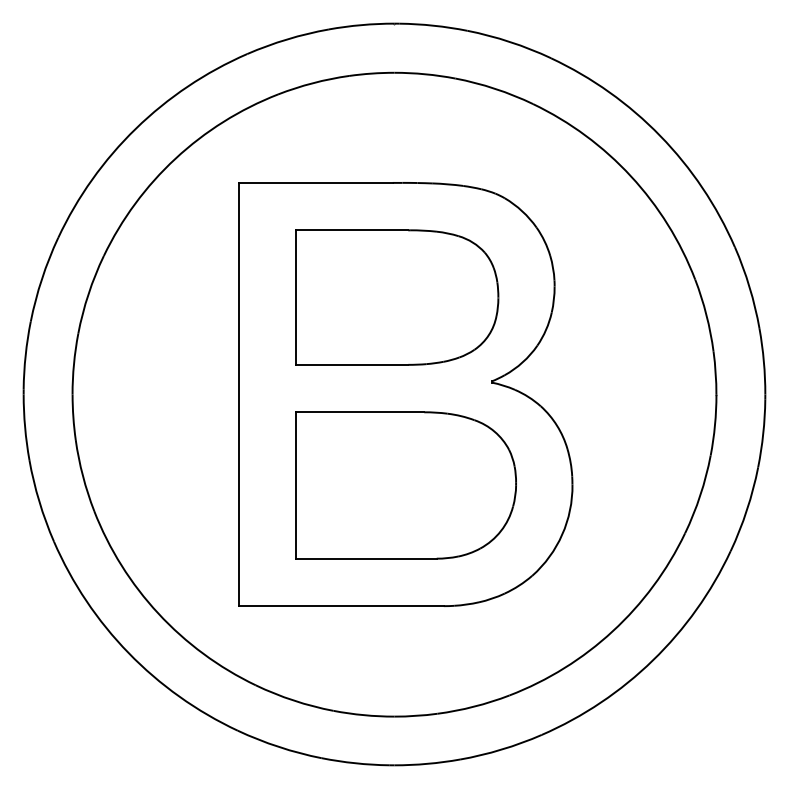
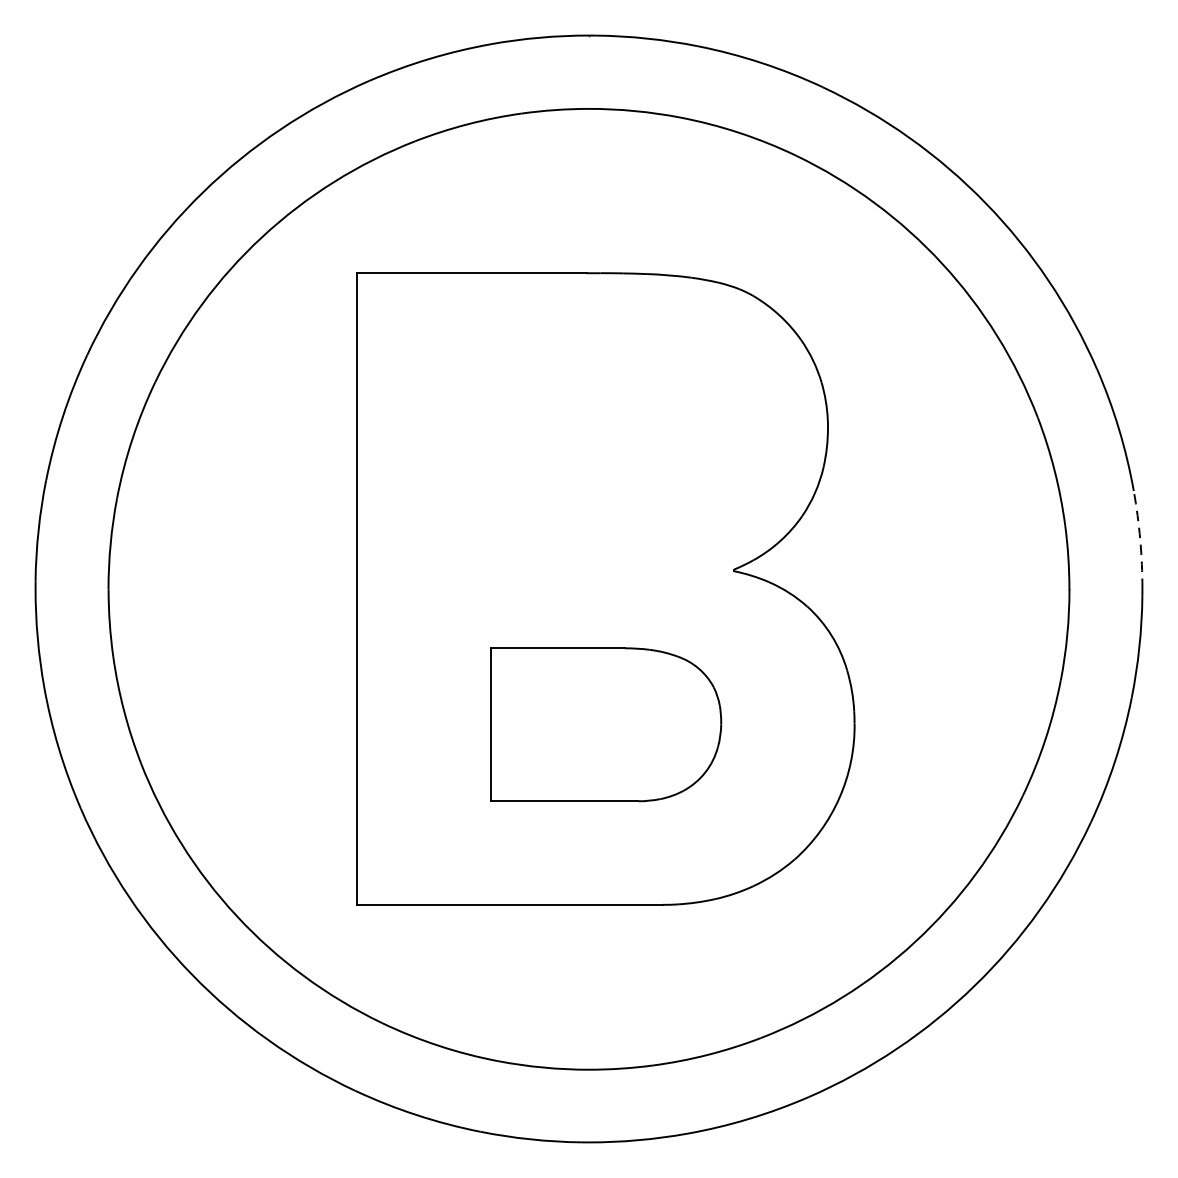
part: (397, 297) -> (593, 444), removed
arc: (763, 361) -> (1139, 539), solid -> dashed
part: (405, 485) -> (605, 724), size x0.7

